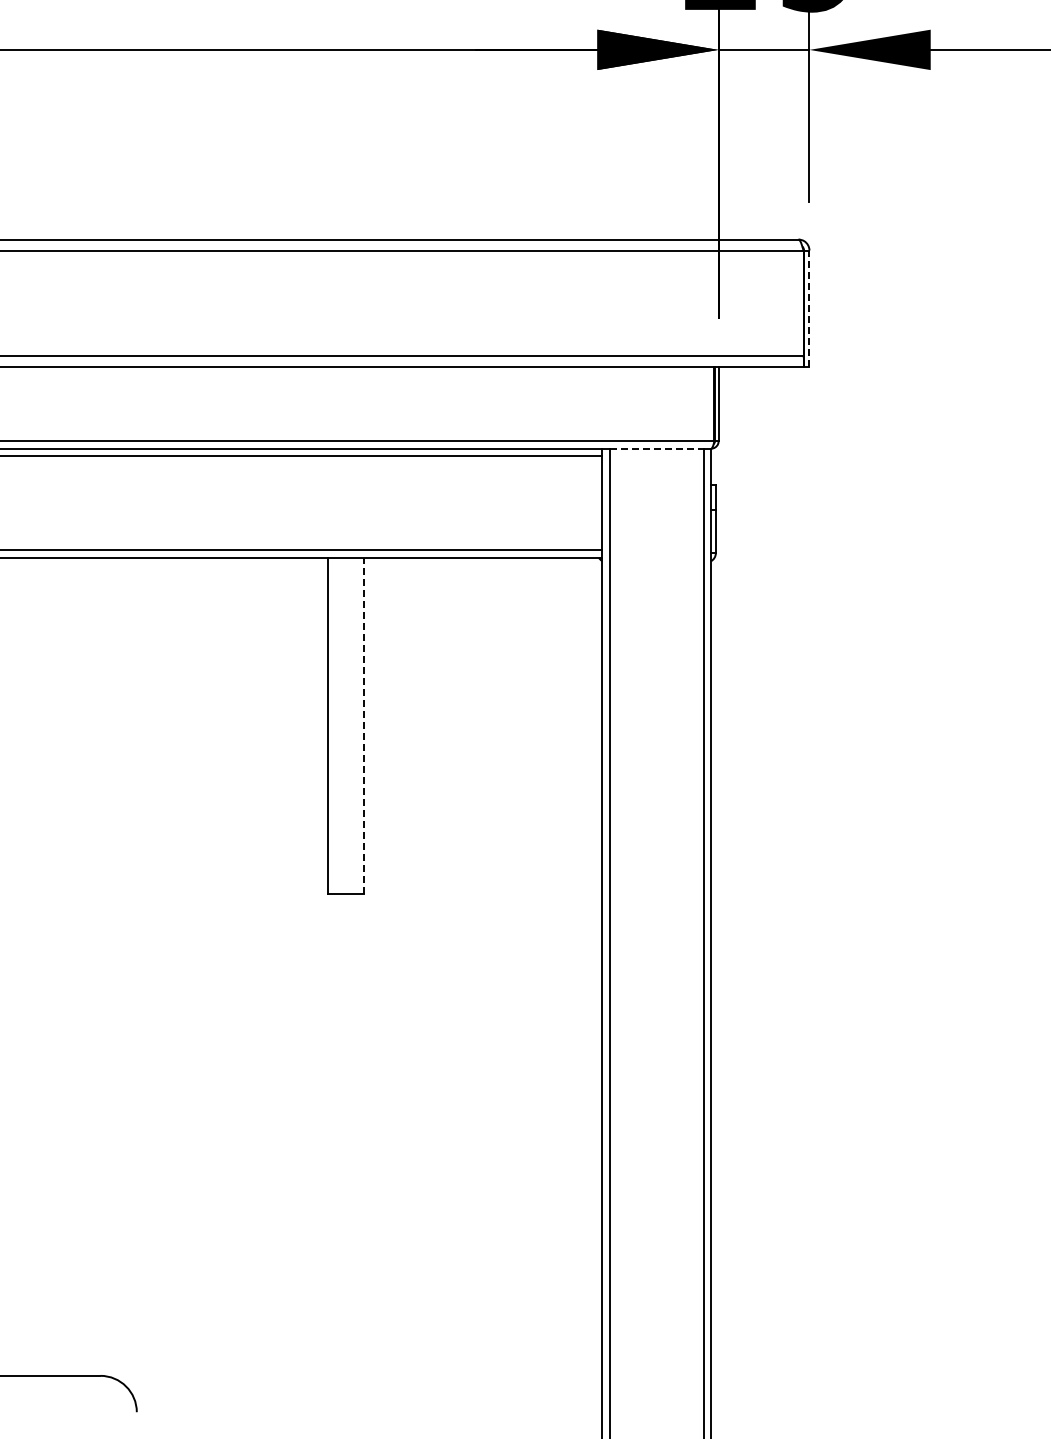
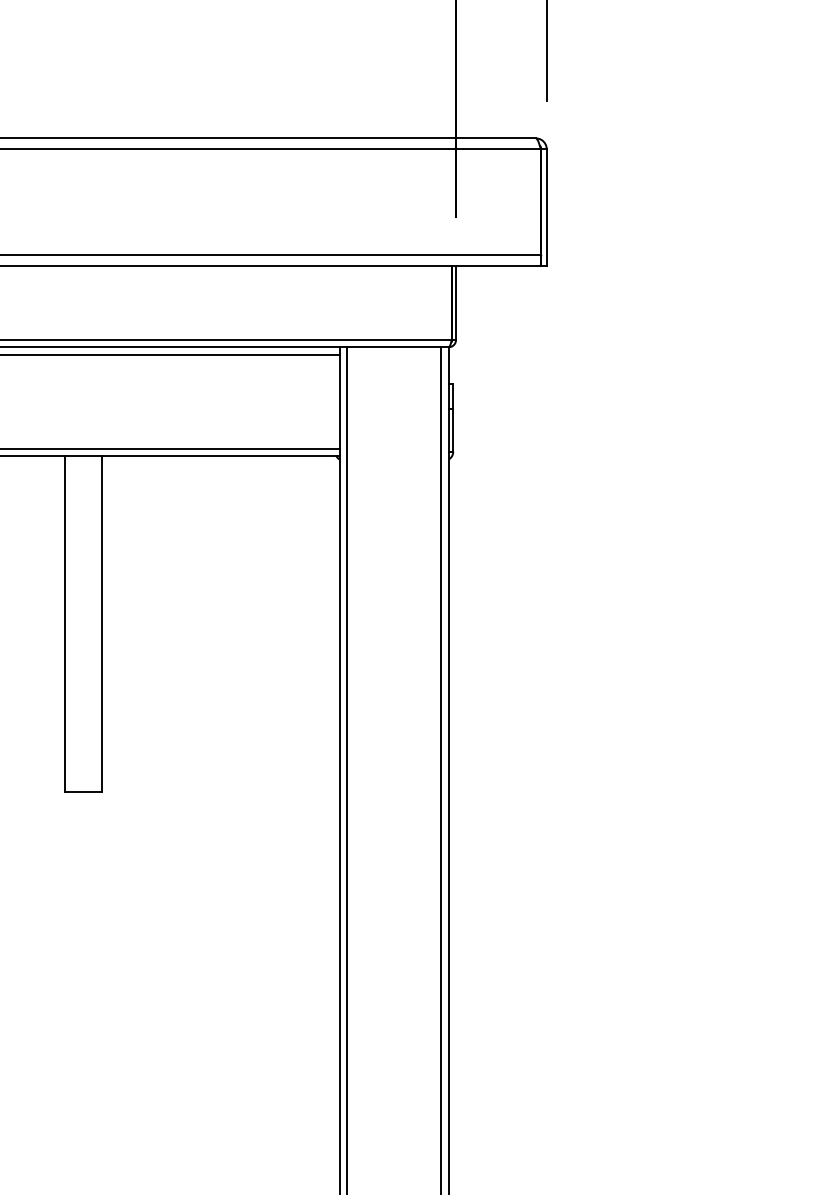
line: (809, 308) -> (546, 207), dashed -> solid
line: (657, 448) -> (394, 347), dashed -> solid
line: (364, 725) -> (102, 623), dashed -> solid

